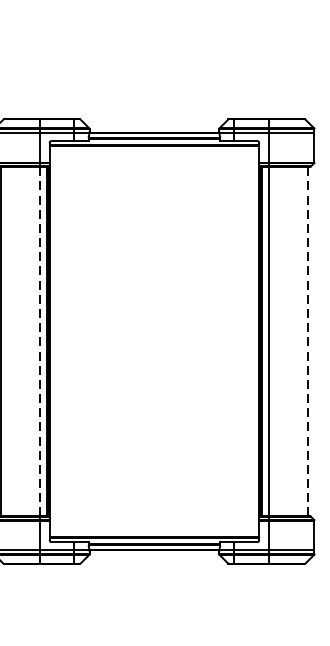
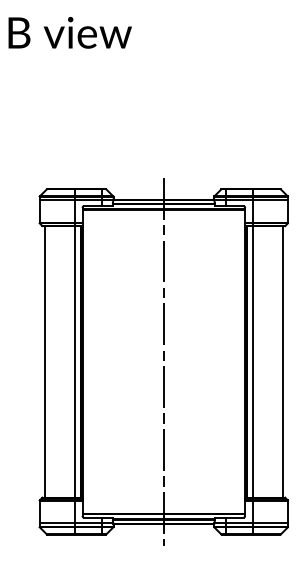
line: (40, 341) -> (75, 361), dashed -> solid
line: (153, 341) -> (163, 361), added
line: (307, 341) -> (282, 361), dashed -> solid

